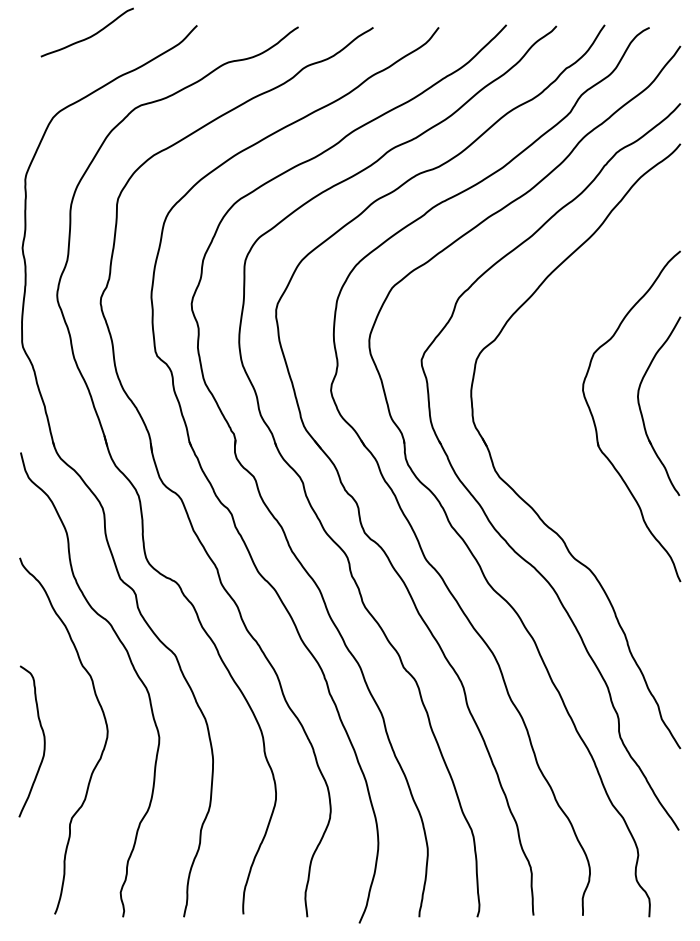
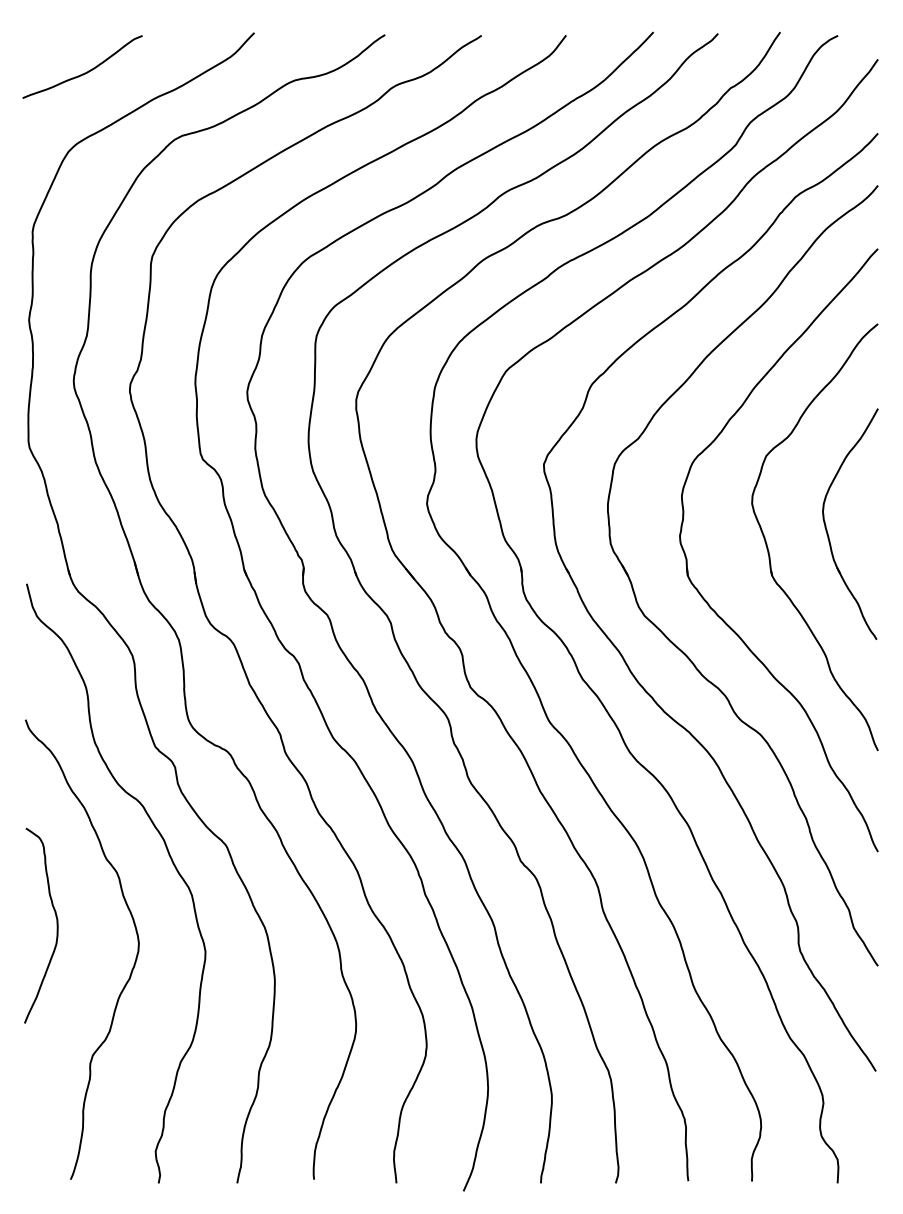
curve: (88, 36) -> (84, 72), moved
part: (554, 473) -> (715, 610), added
curve: (43, 741) -> (56, 925), moved

